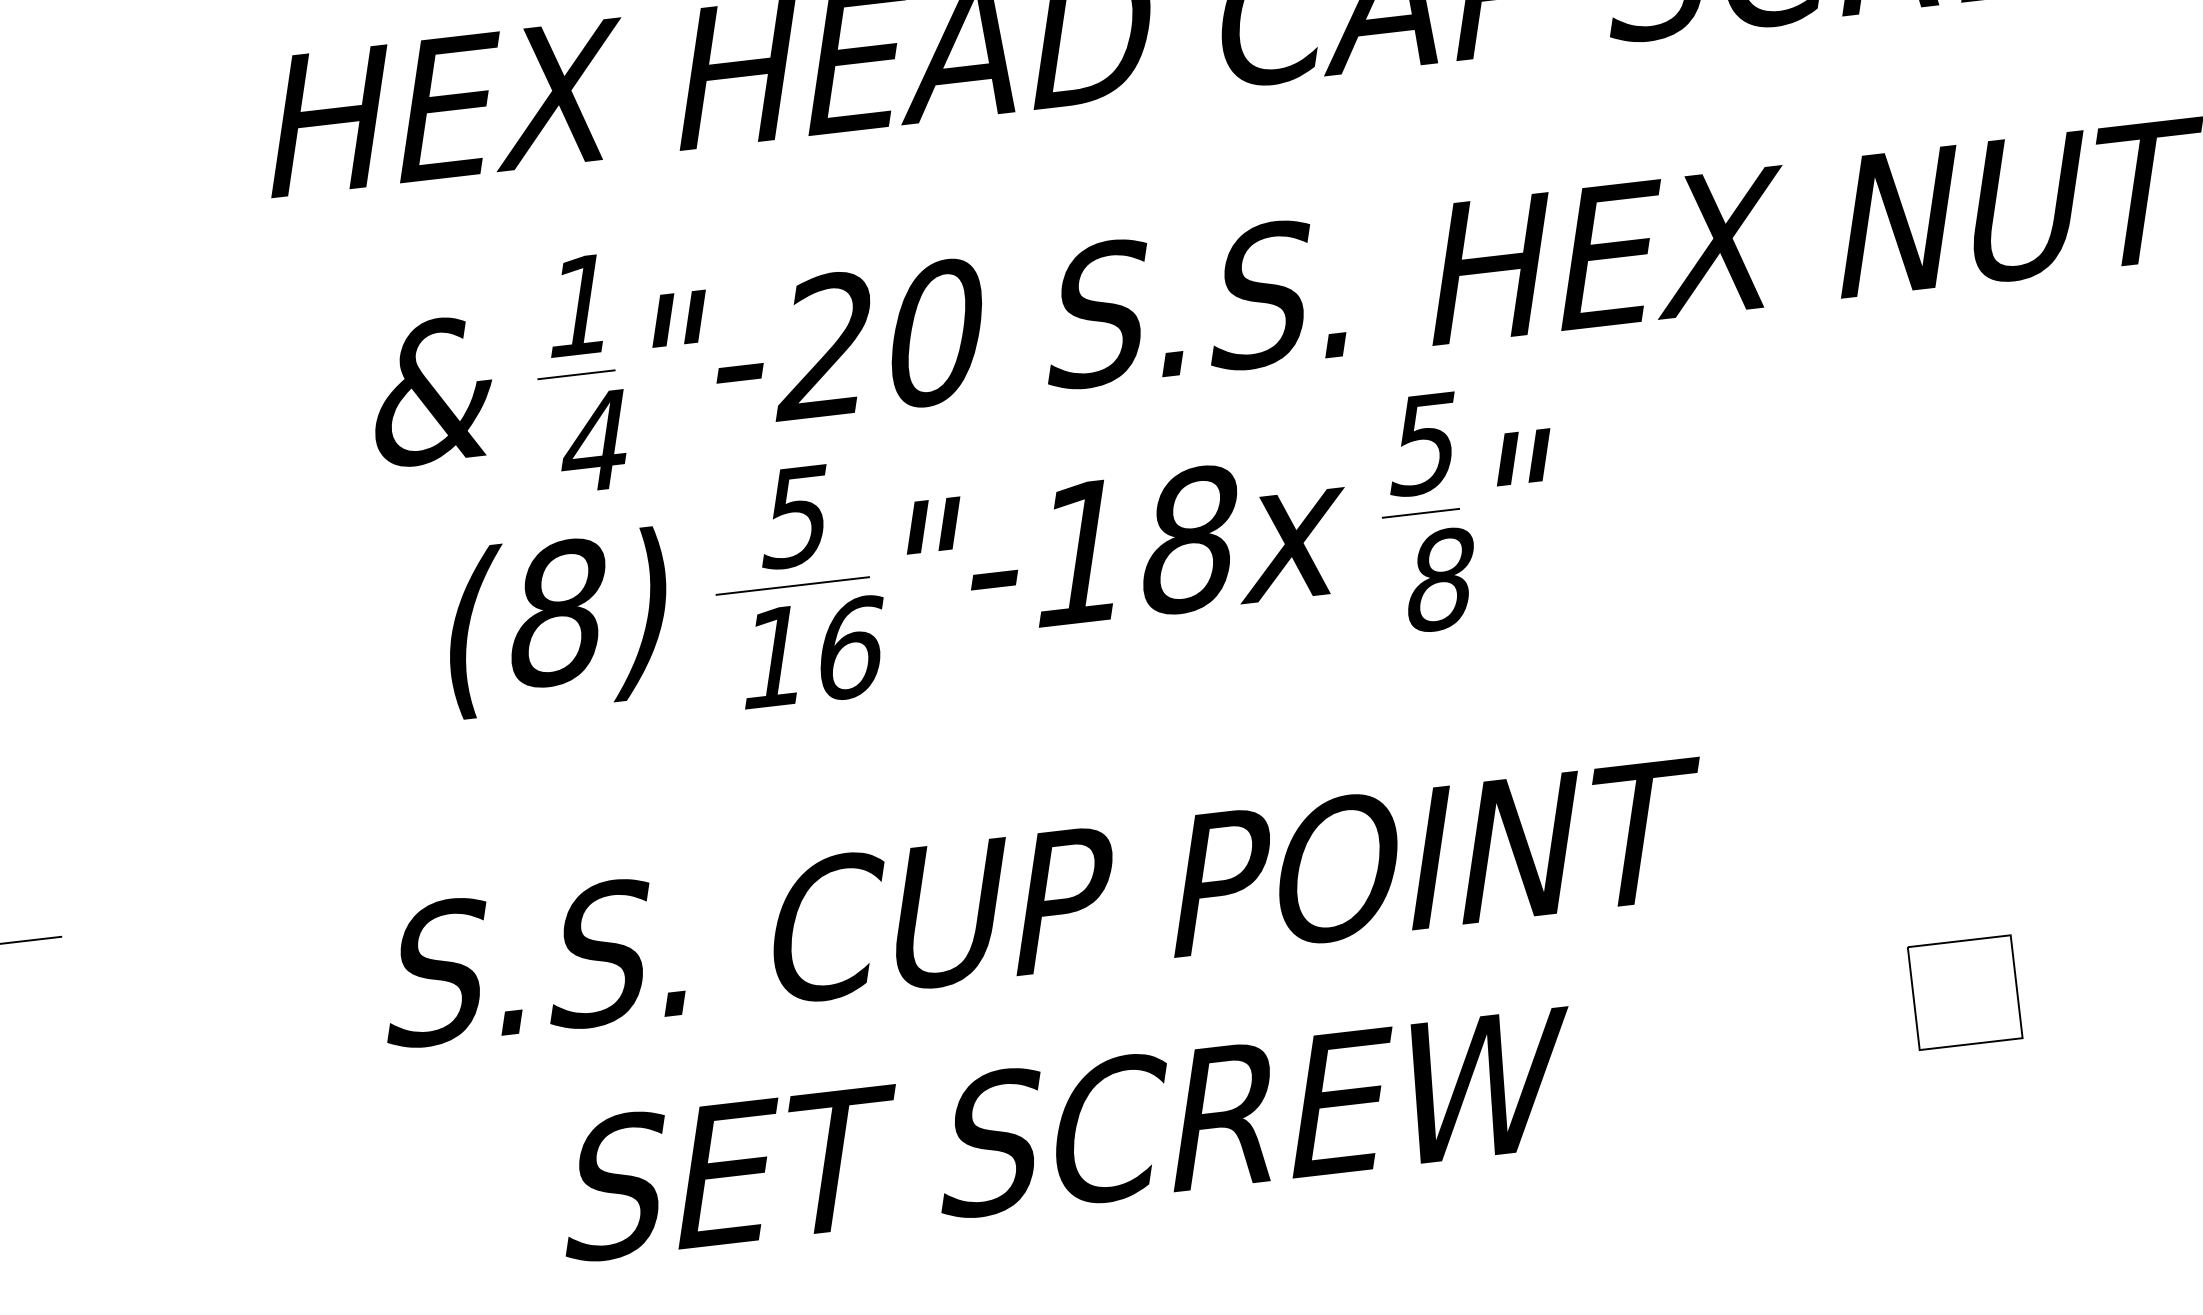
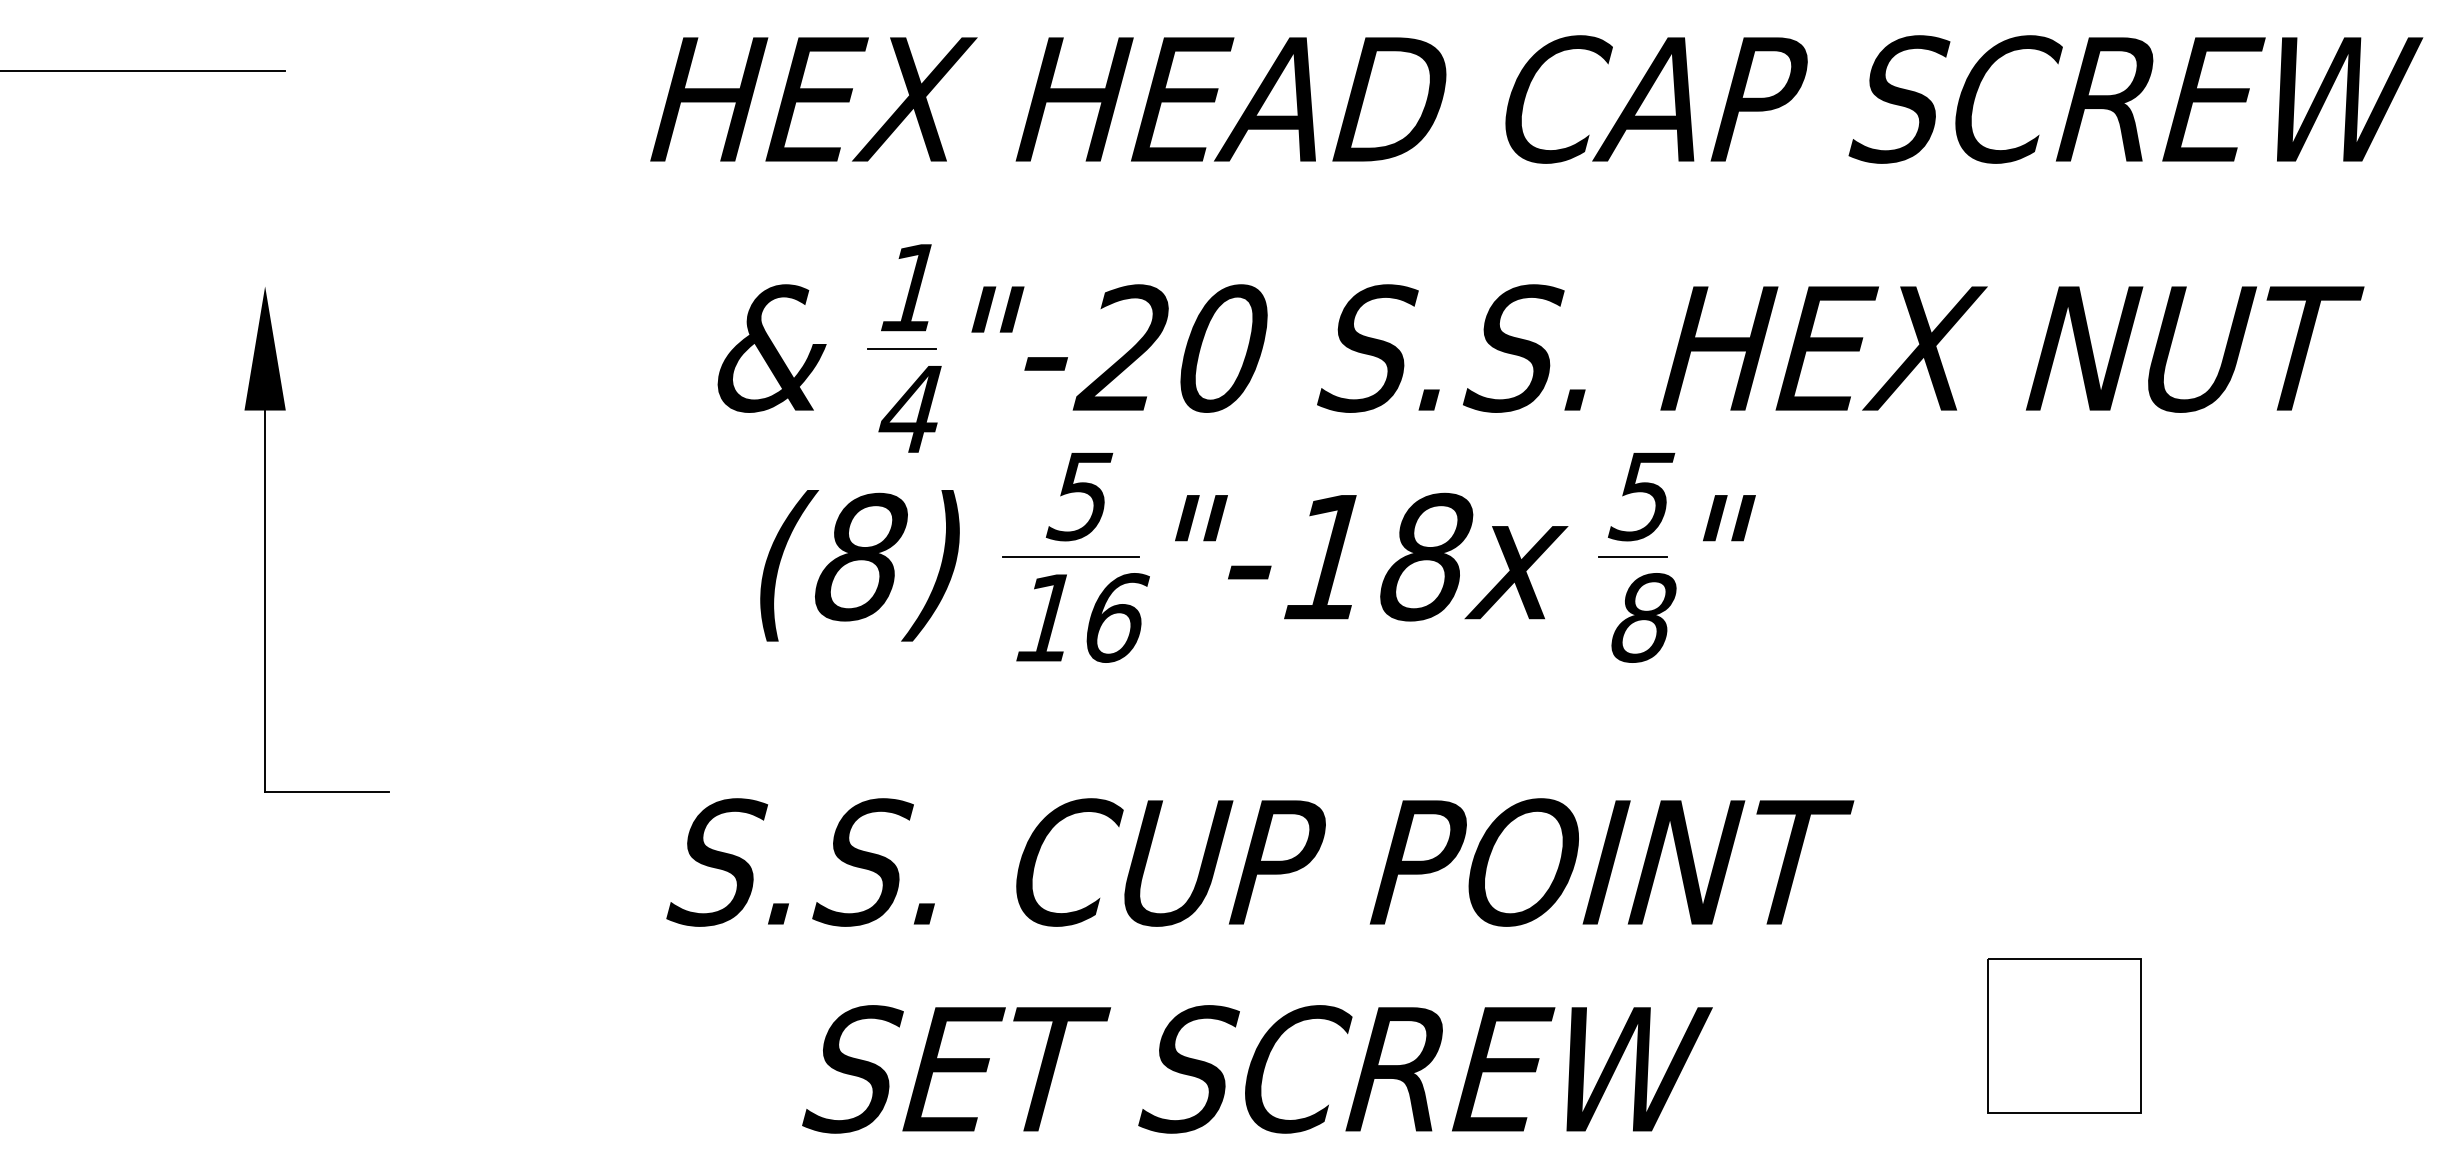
part: (1965, 992) -> (2064, 1035), size x1.67

